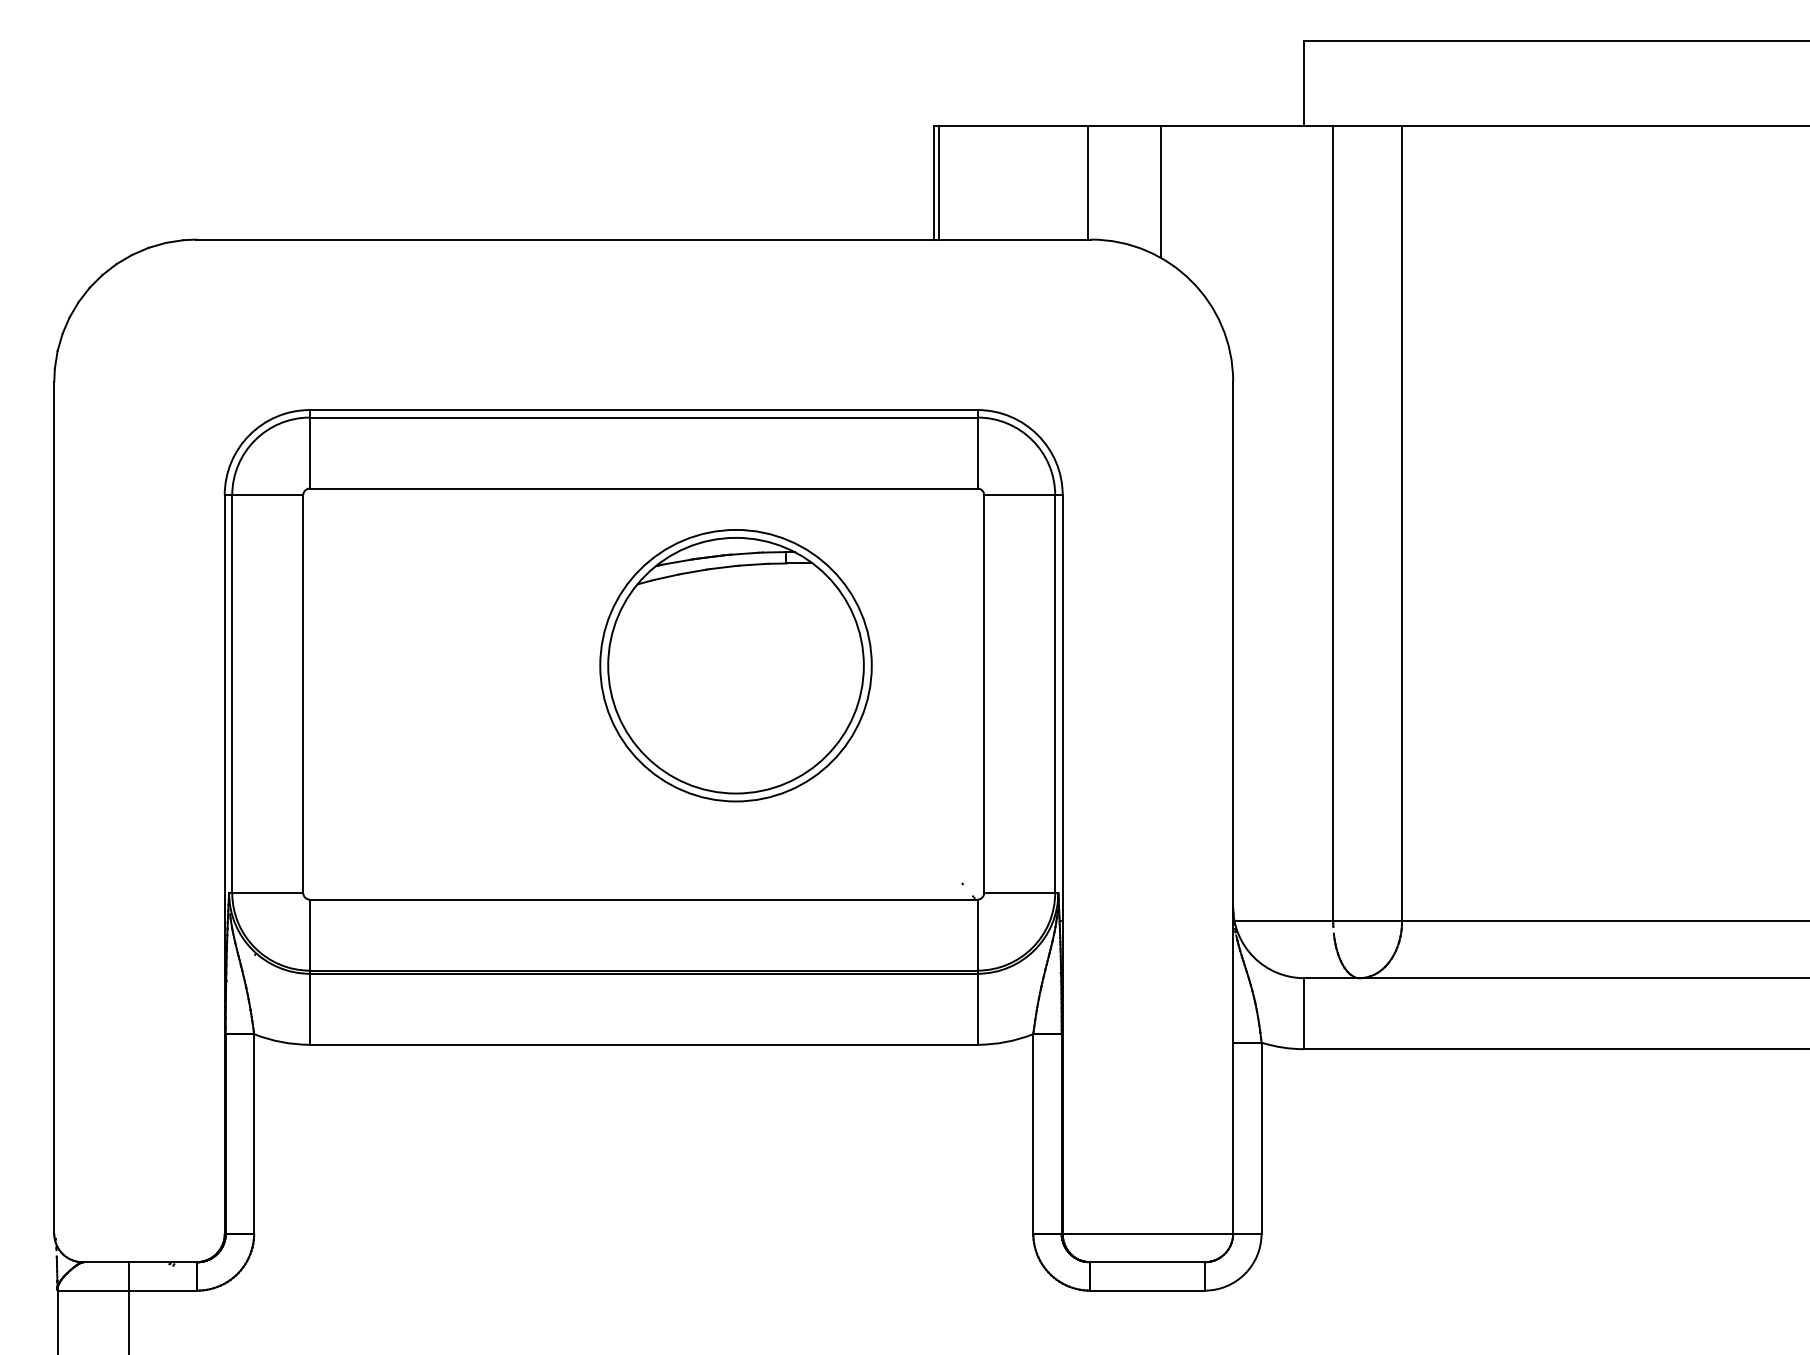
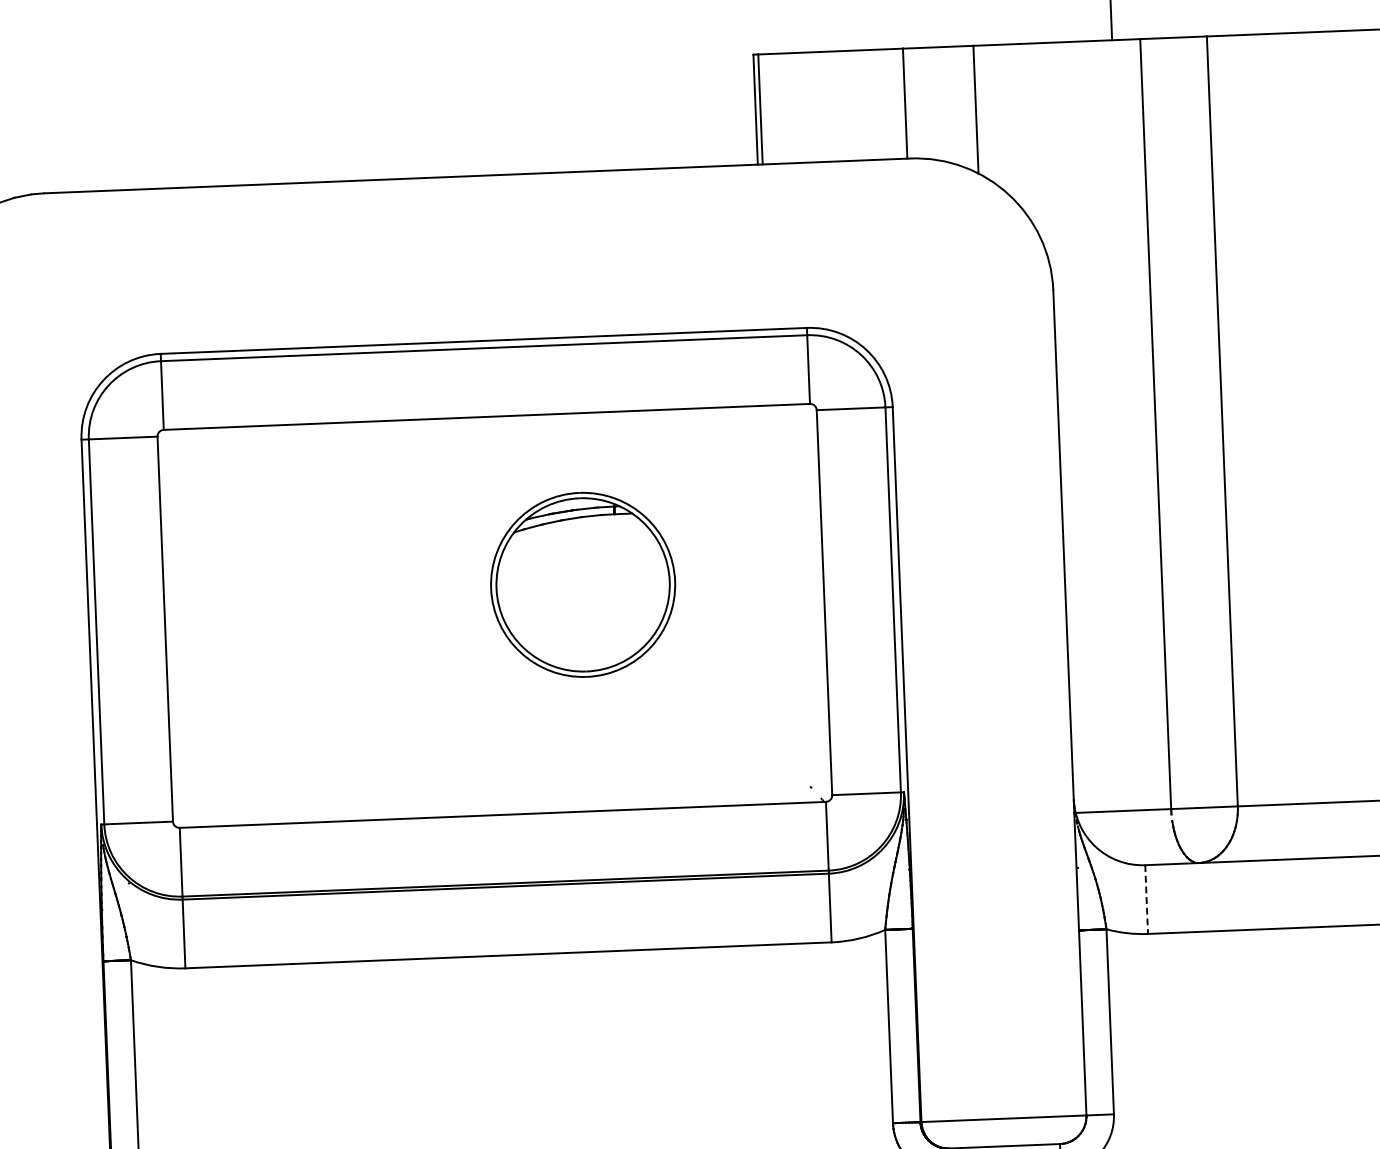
part: (735, 665) -> (582, 584), size x0.7
line: (1304, 1013) -> (1146, 899), solid -> dashed

